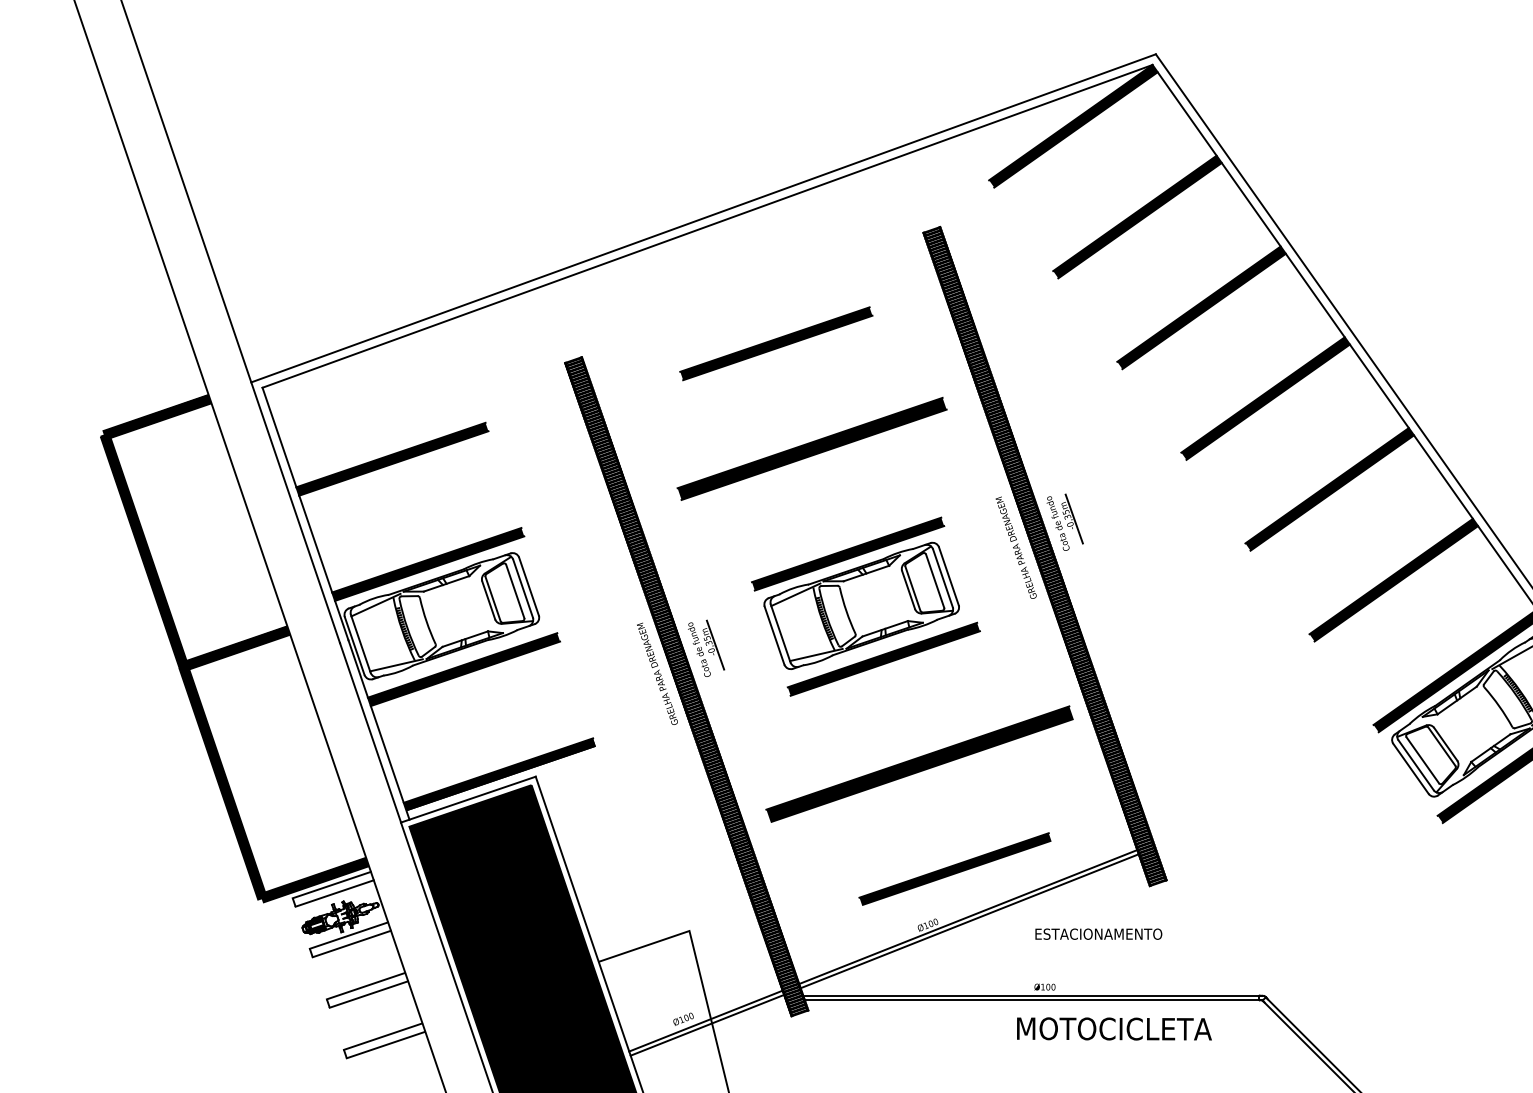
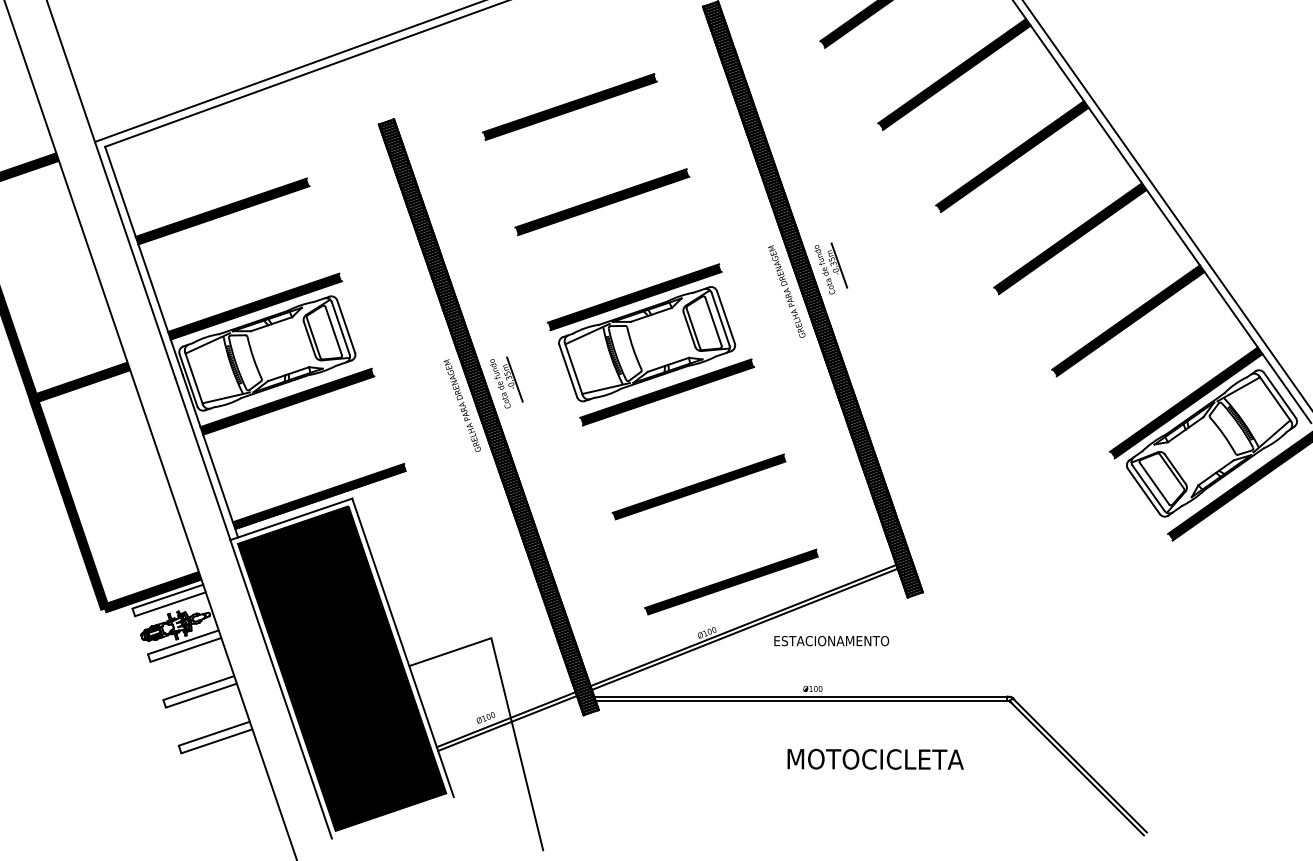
part: (812, 448) -> (602, 201), size x0.71
part: (918, 763) -> (698, 486), size x0.62
text: (1098, 933) -> (831, 640), moved
text: (1114, 1028) -> (875, 758), moved

